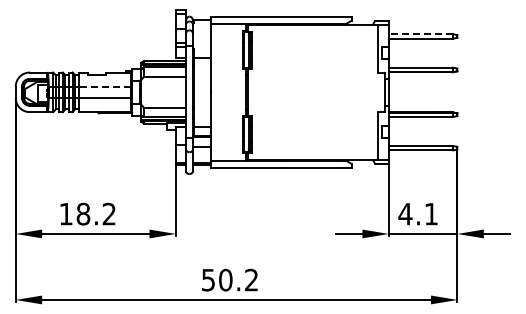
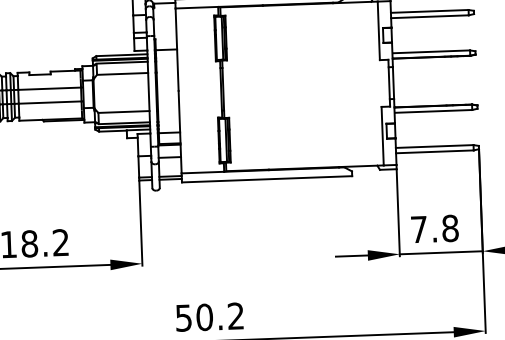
line: (420, 34) -> (429, 11), dashed -> solid
line: (104, 86) -> (49, 88), dashed -> solid
text: (418, 213) -> (434, 228), 4.1 -> 7.8

